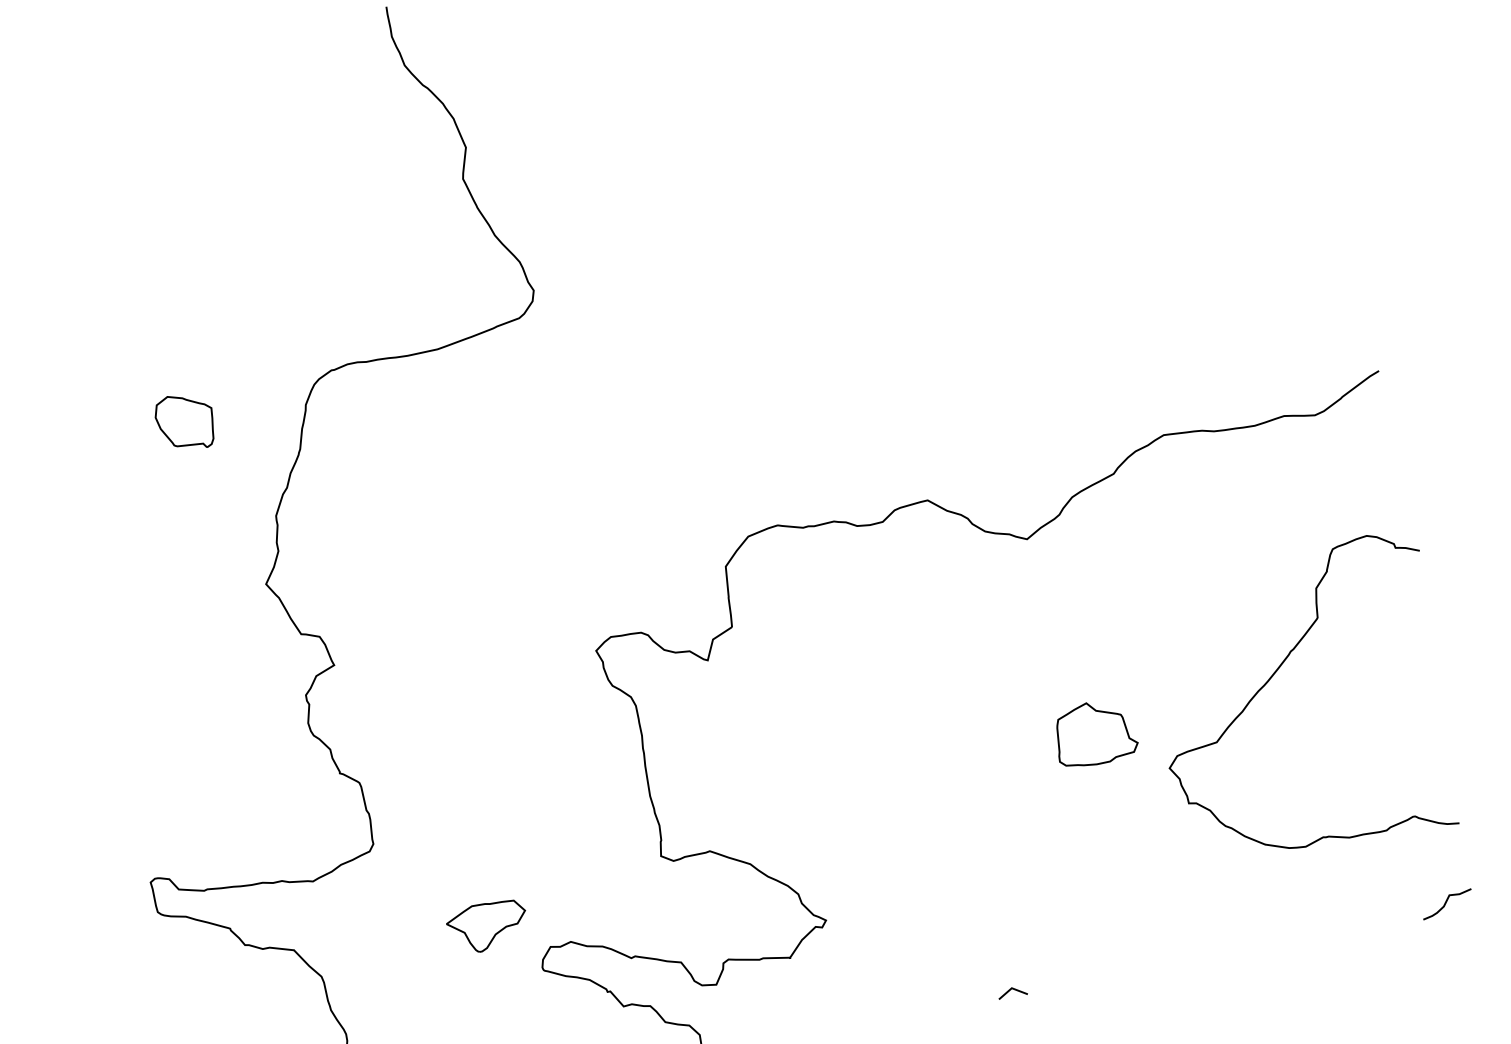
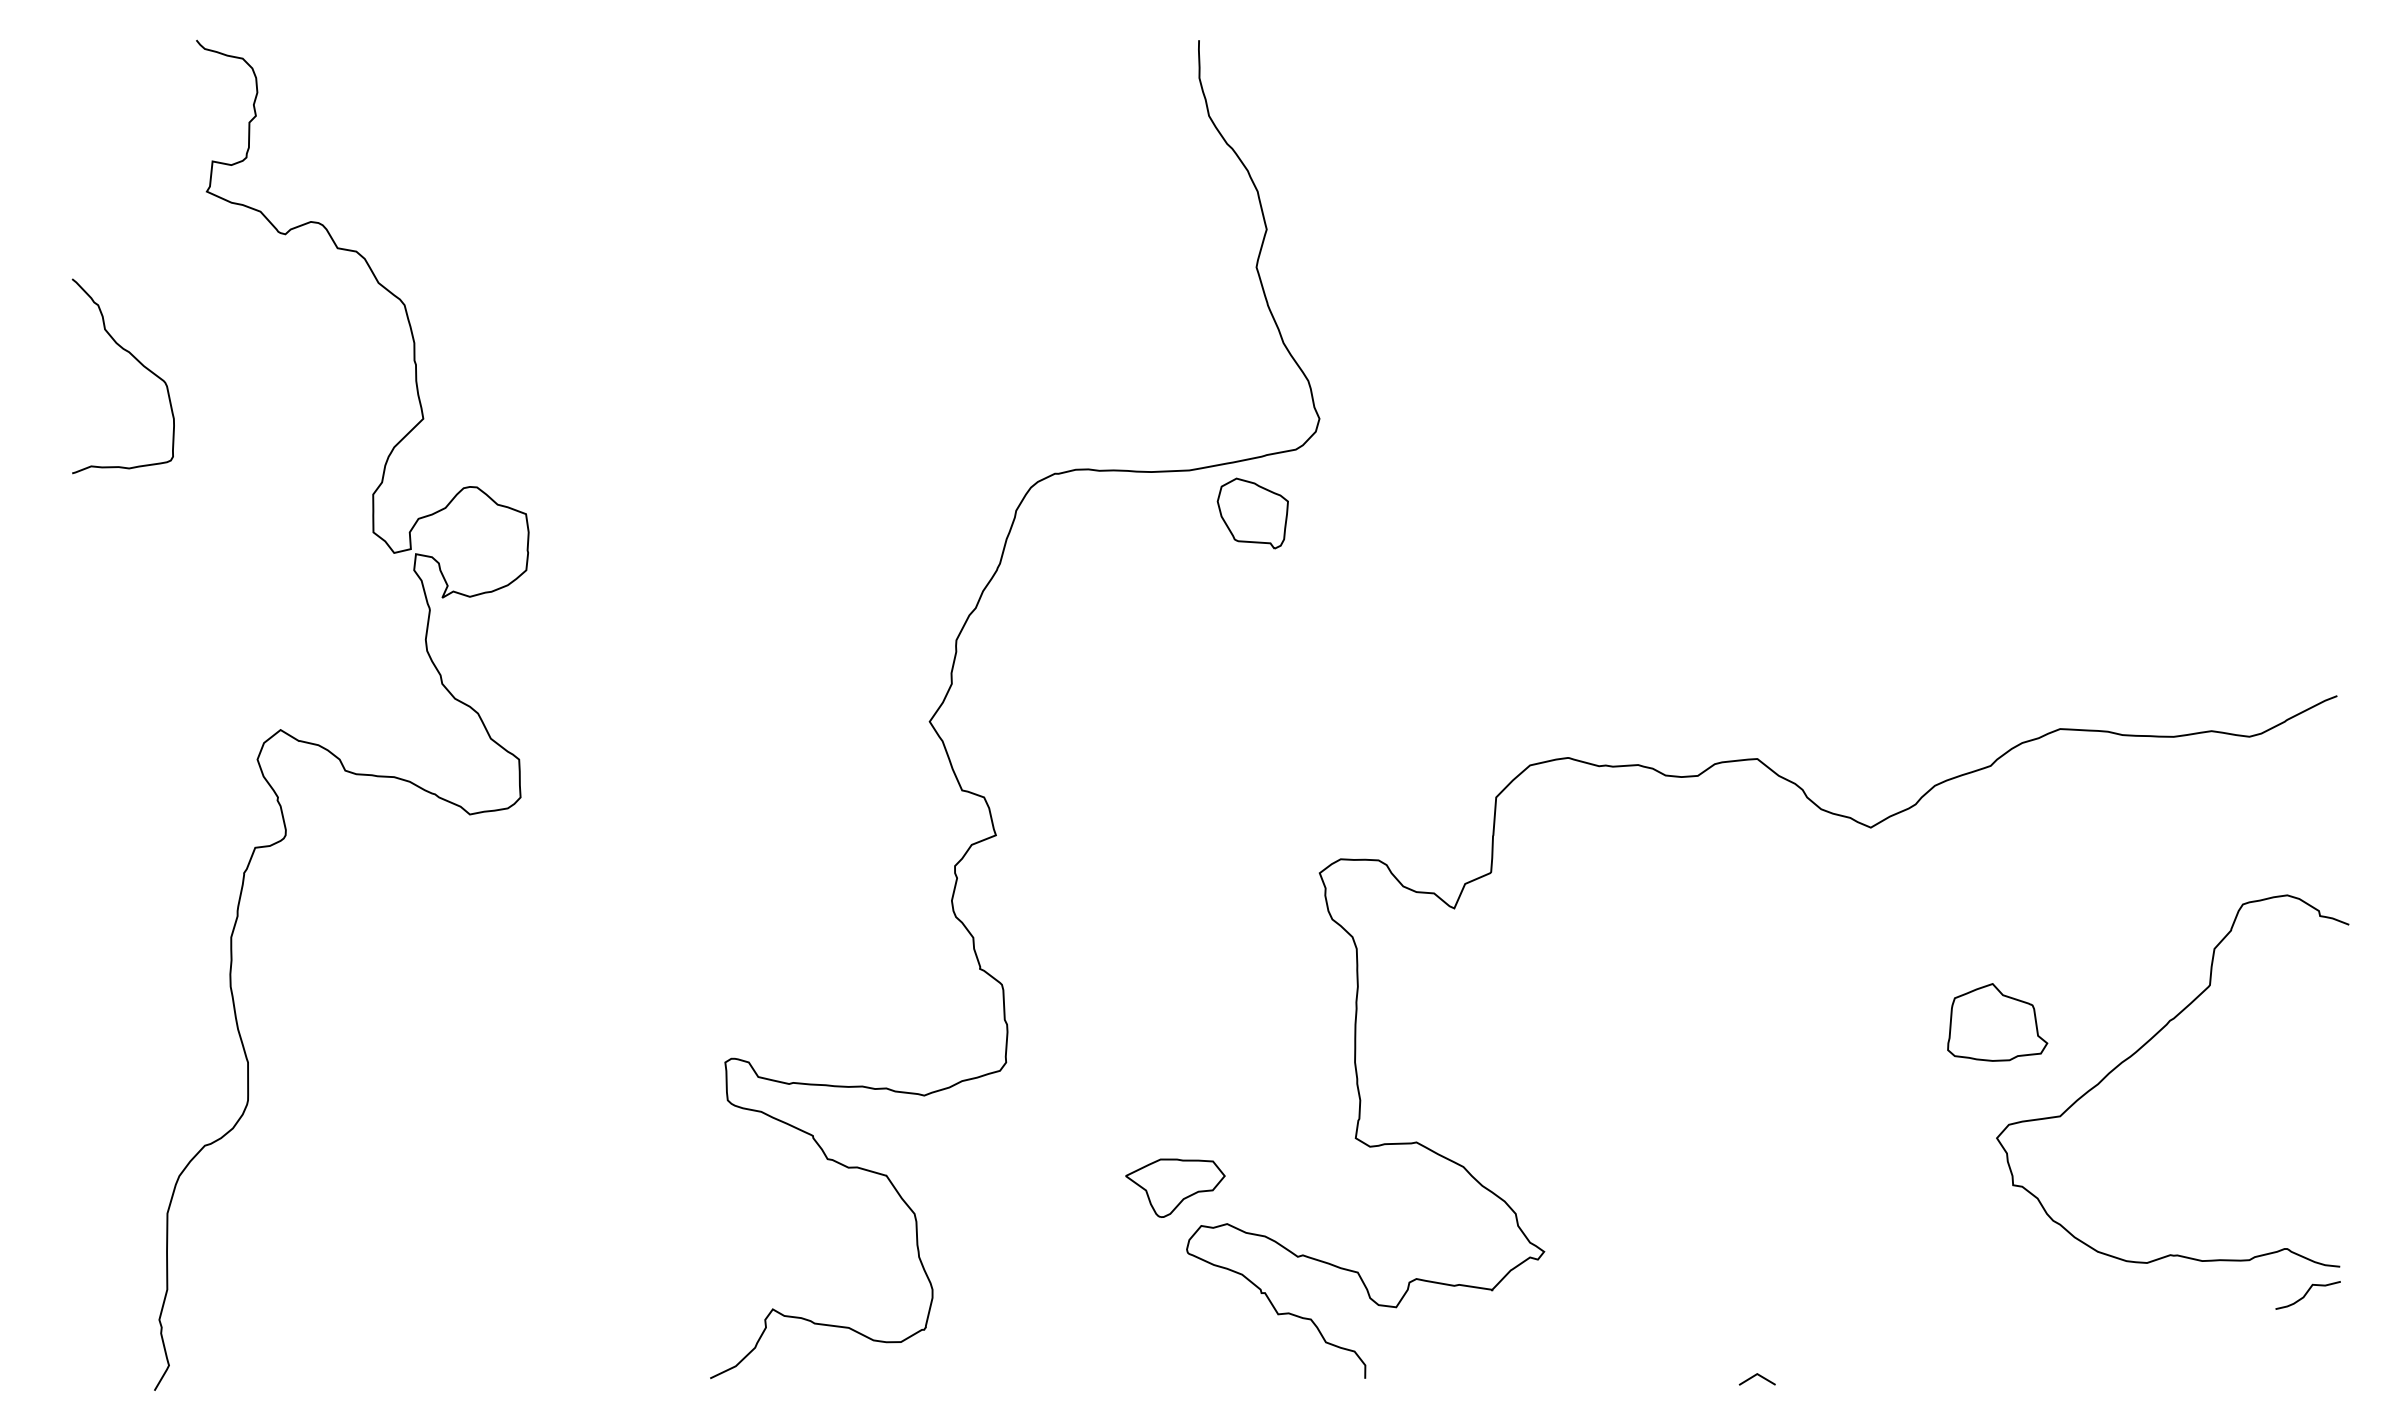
part: (184, 422) -> (1252, 513), moved
part: (1095, 733) -> (1997, 1022), moved
curve: (1445, 903) -> (2306, 1294), moved
part: (487, 926) -> (1175, 1187), moved

